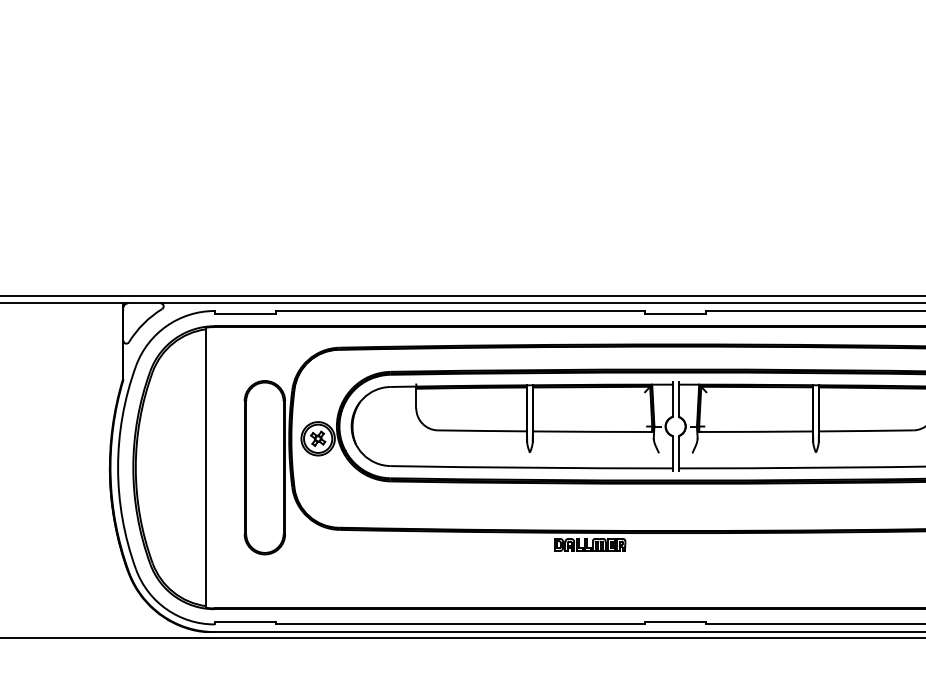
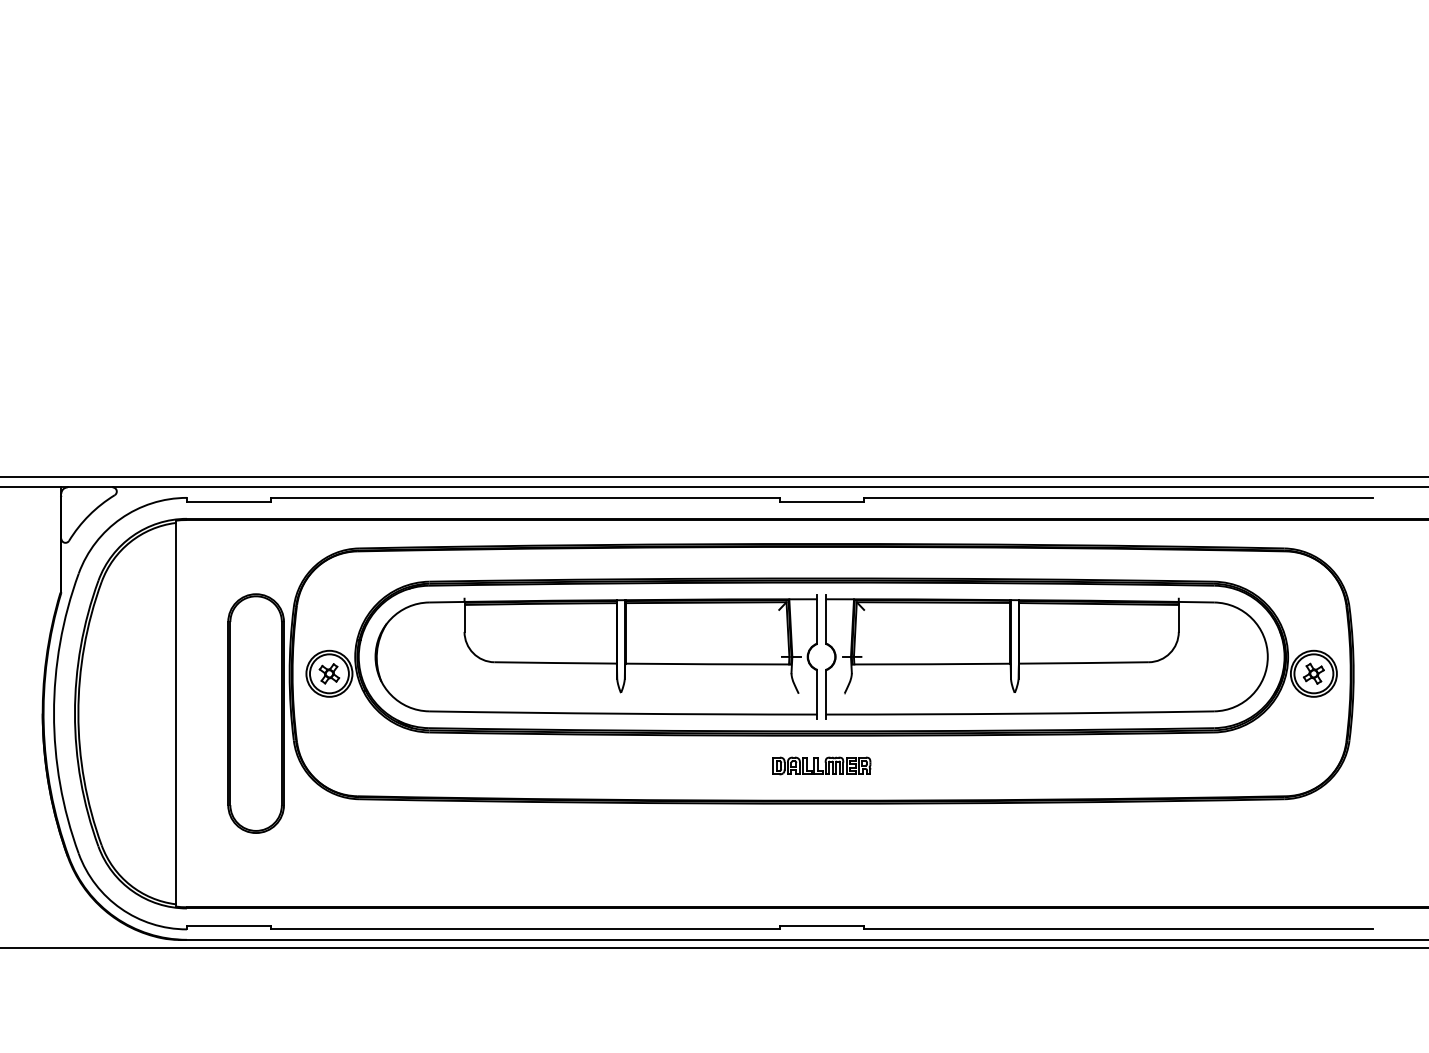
part: (589, 544) -> (821, 765), moved

